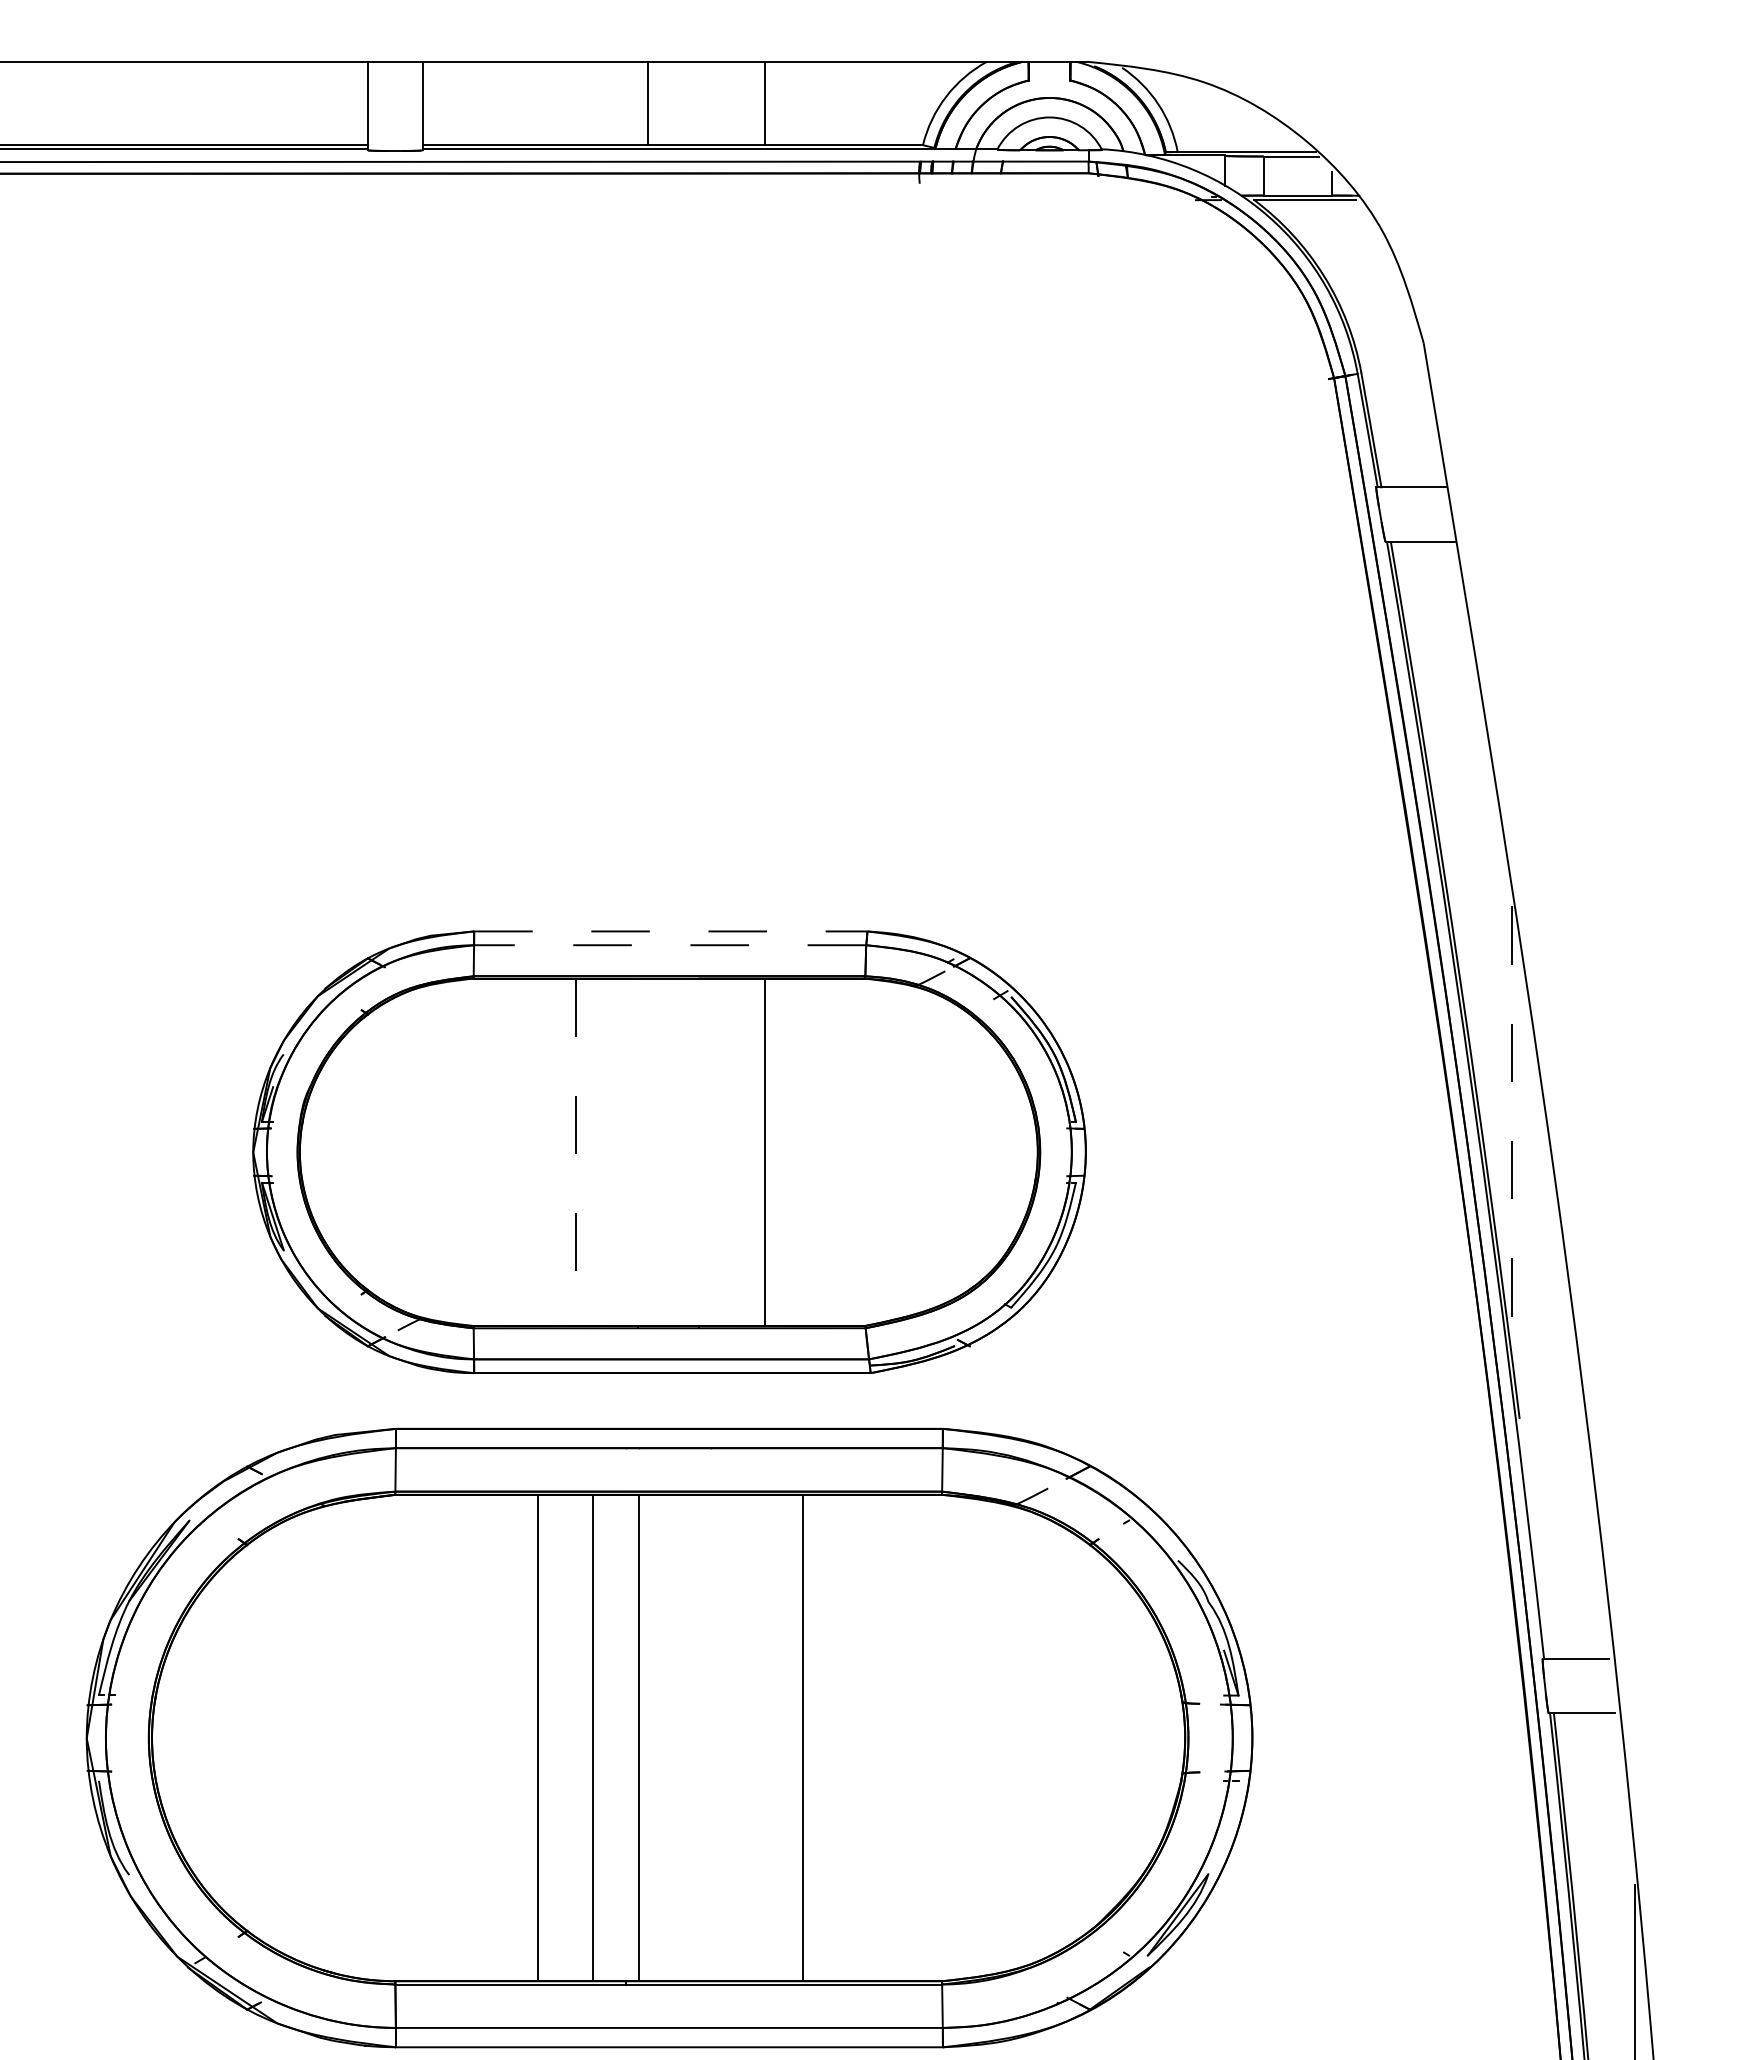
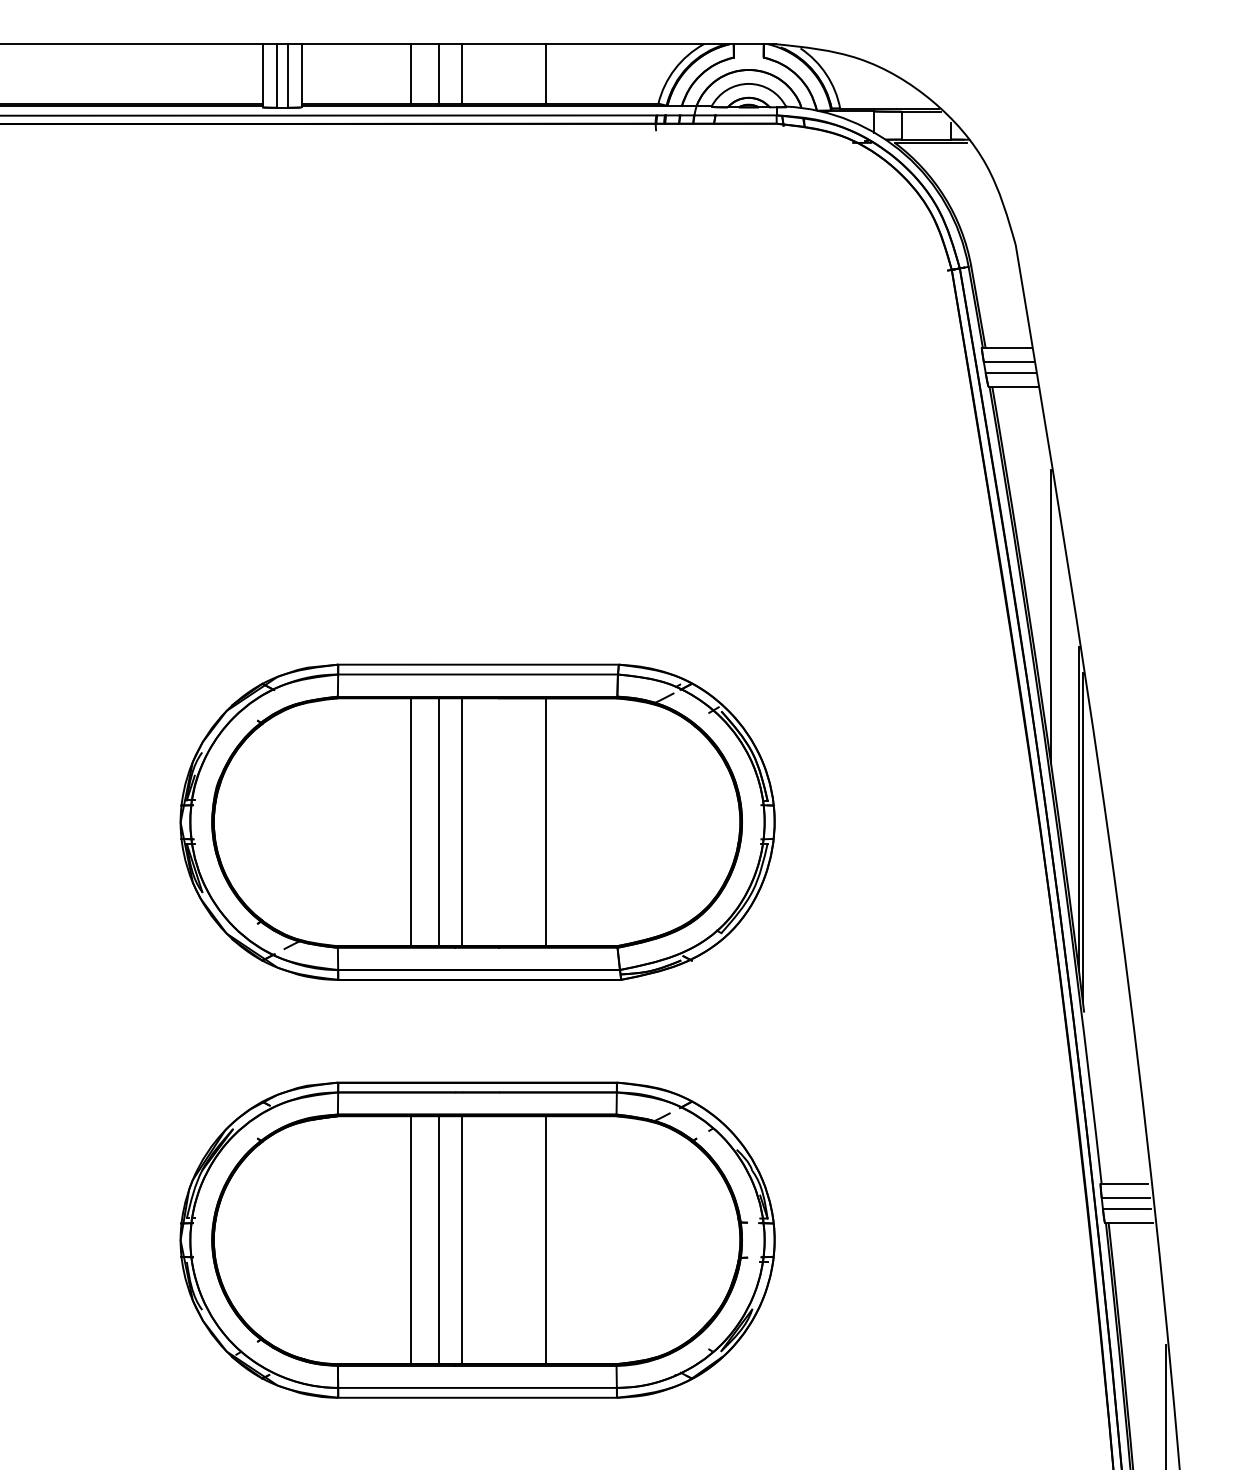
line: (575, 103) -> (410, 73), added
line: (614, 103) -> (438, 73), added
line: (387, 105) -> (276, 75), added
line: (403, 105) -> (287, 75), added
line: (1413, 506) -> (1008, 361), added
line: (1416, 522) -> (1010, 372), added
line: (1473, 863) -> (1051, 616), added
line: (670, 931) -> (478, 664), dashed -> solid
line: (669, 945) -> (477, 674), dashed -> solid
line: (1512, 1133) -> (1079, 808), dashed -> solid
line: (575, 1152) -> (410, 822), dashed -> solid
line: (614, 1152) -> (438, 822), added
line: (647, 1152) -> (461, 822), added
line: (1517, 1173) -> (1082, 837), added
line: (1577, 1678) -> (1125, 1197), added
line: (1579, 1693) -> (1126, 1208), added
part: (669, 1737) -> (477, 1239), size x0.71

